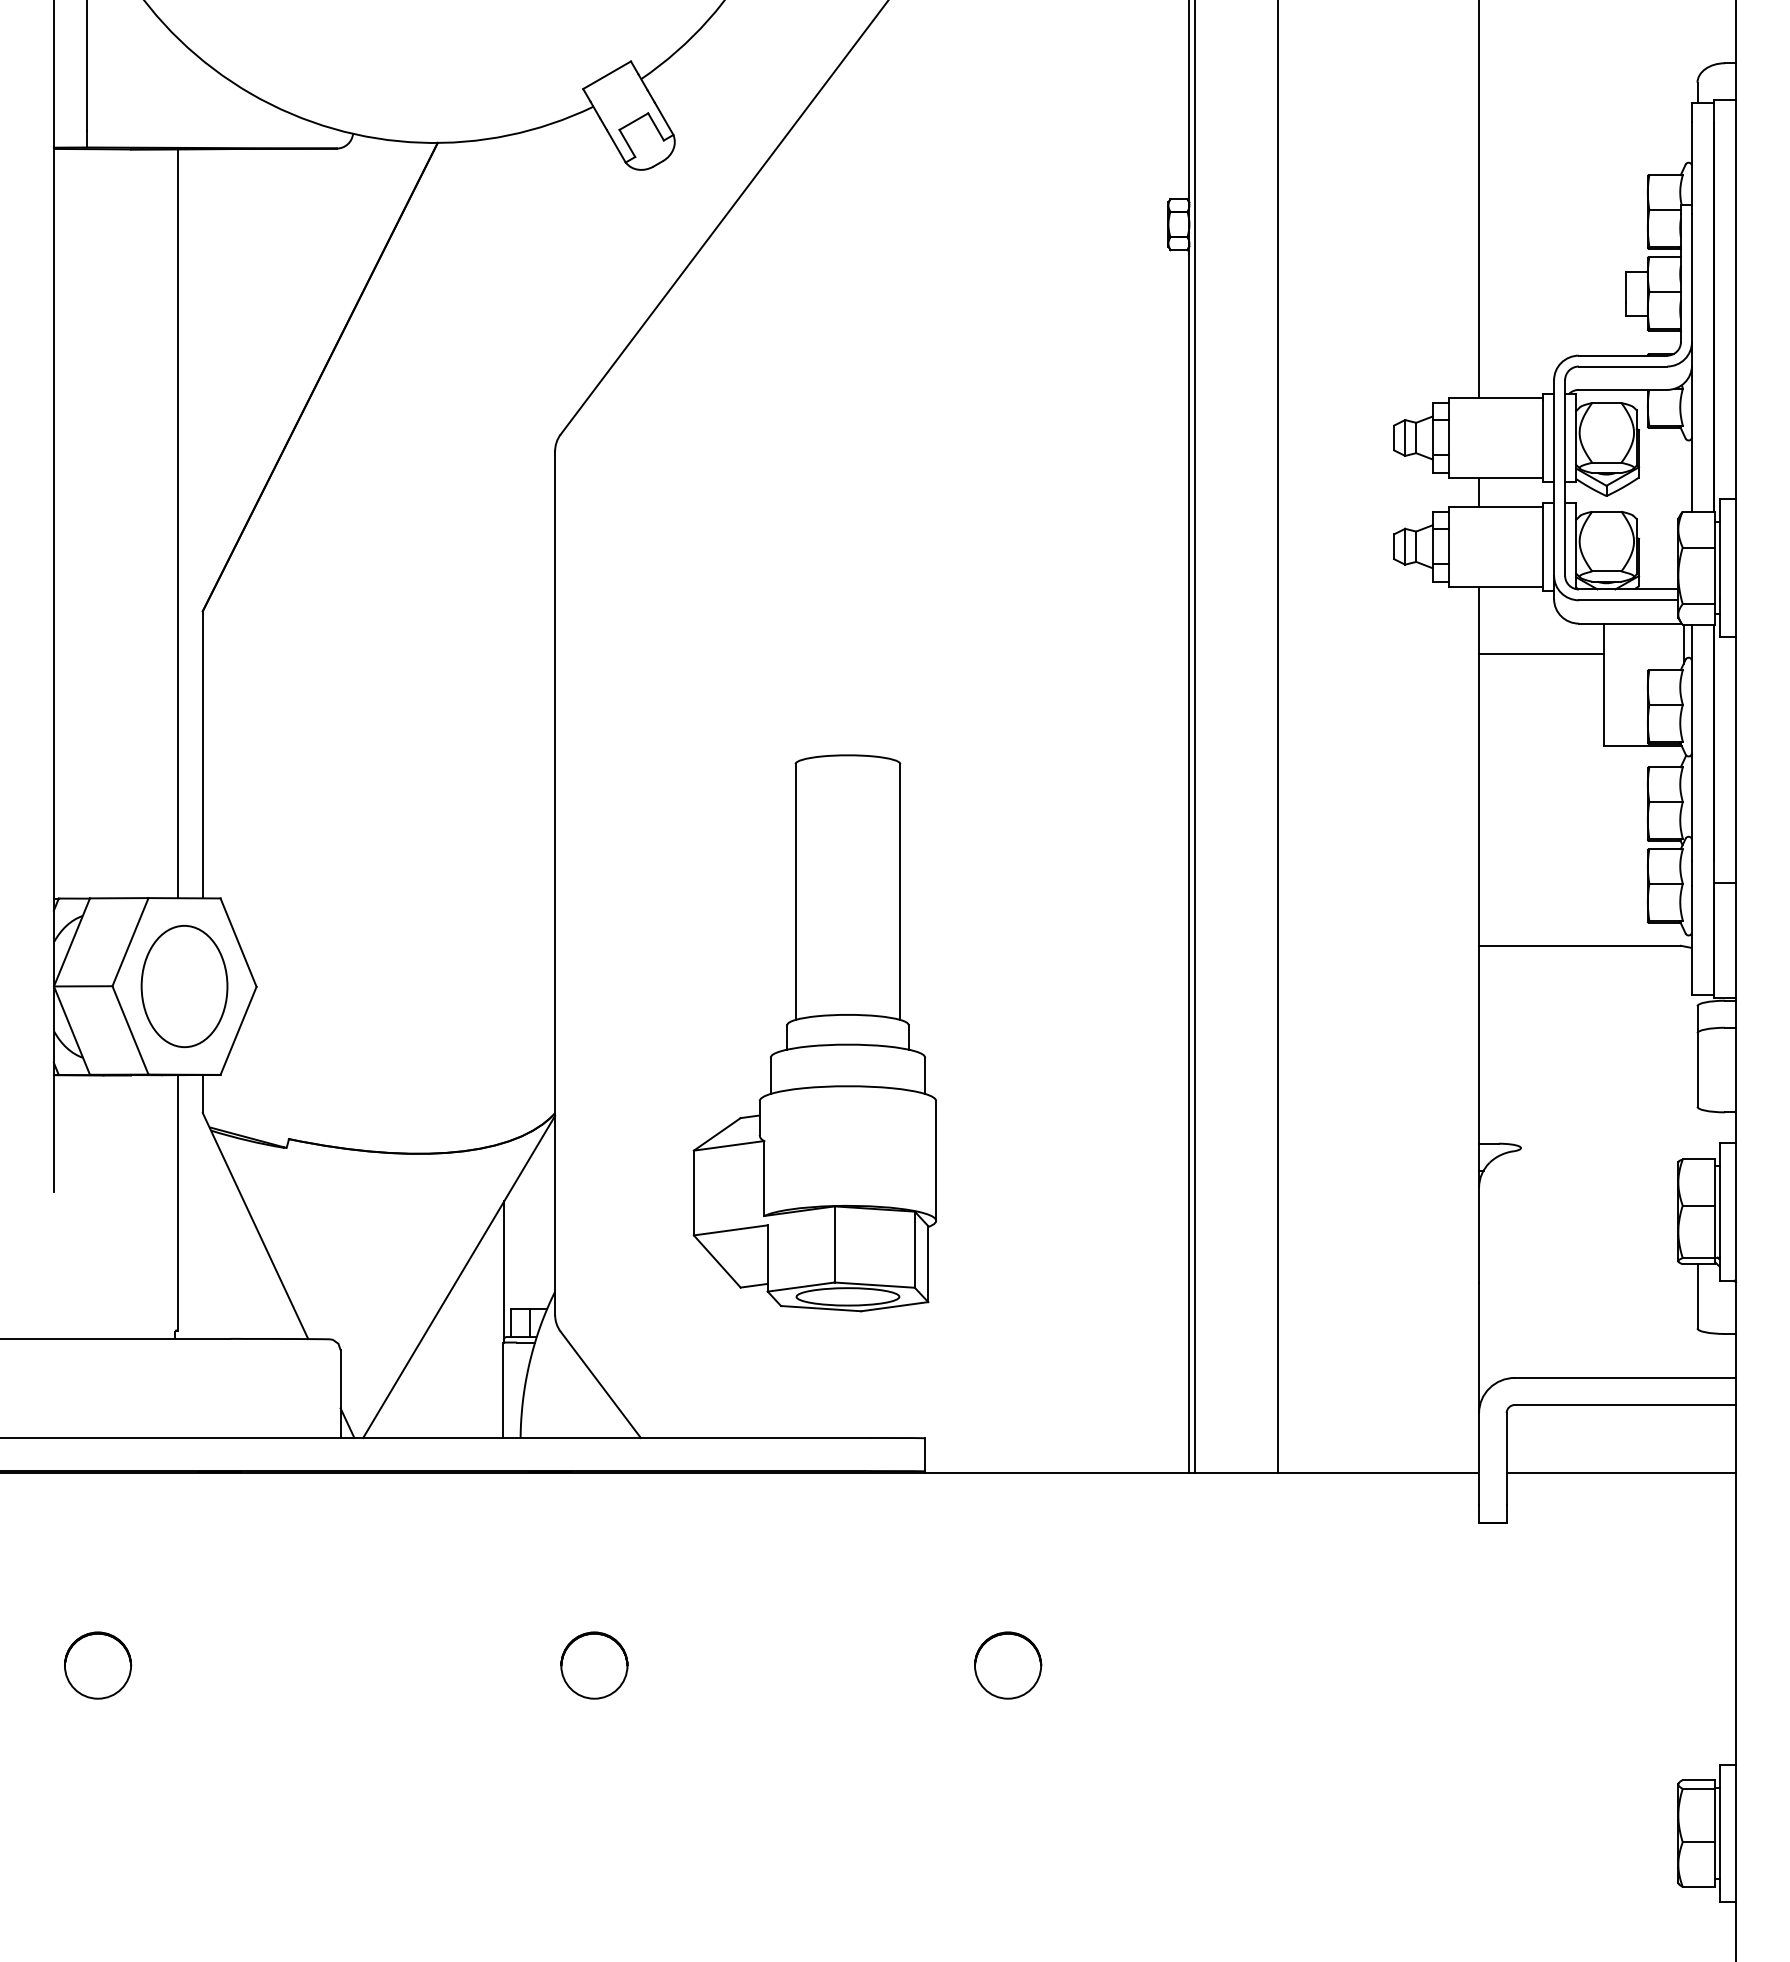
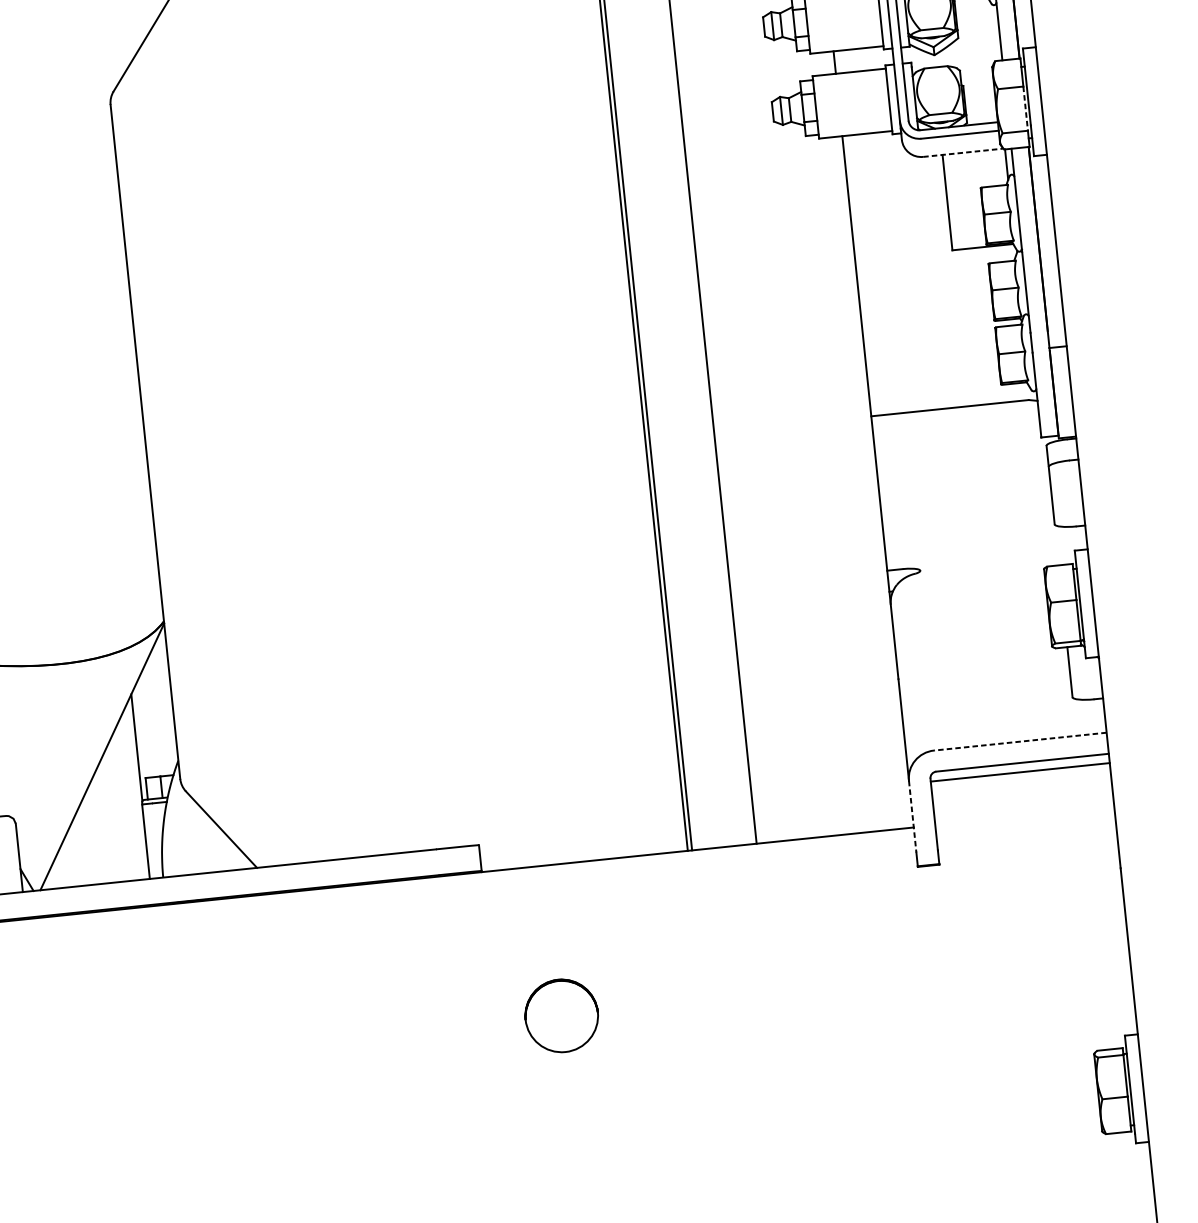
line: (1715, 576) -> (1025, 109), solid -> dashed
line: (1630, 623) -> (963, 152), solid -> dashed
line: (1541, 654) -> (896, 184), removed
part: (814, 1033) -> (359, 538), removed
line: (1625, 1377) -> (1020, 741), solid -> dashed
line: (1479, 1459) -> (913, 817), solid -> dashed
line: (1621, 1472) -> (1020, 772), moved
circle: (594, 1665) -> (239, 1049), removed
circle: (1008, 1665) -> (562, 1015), size x1.4

